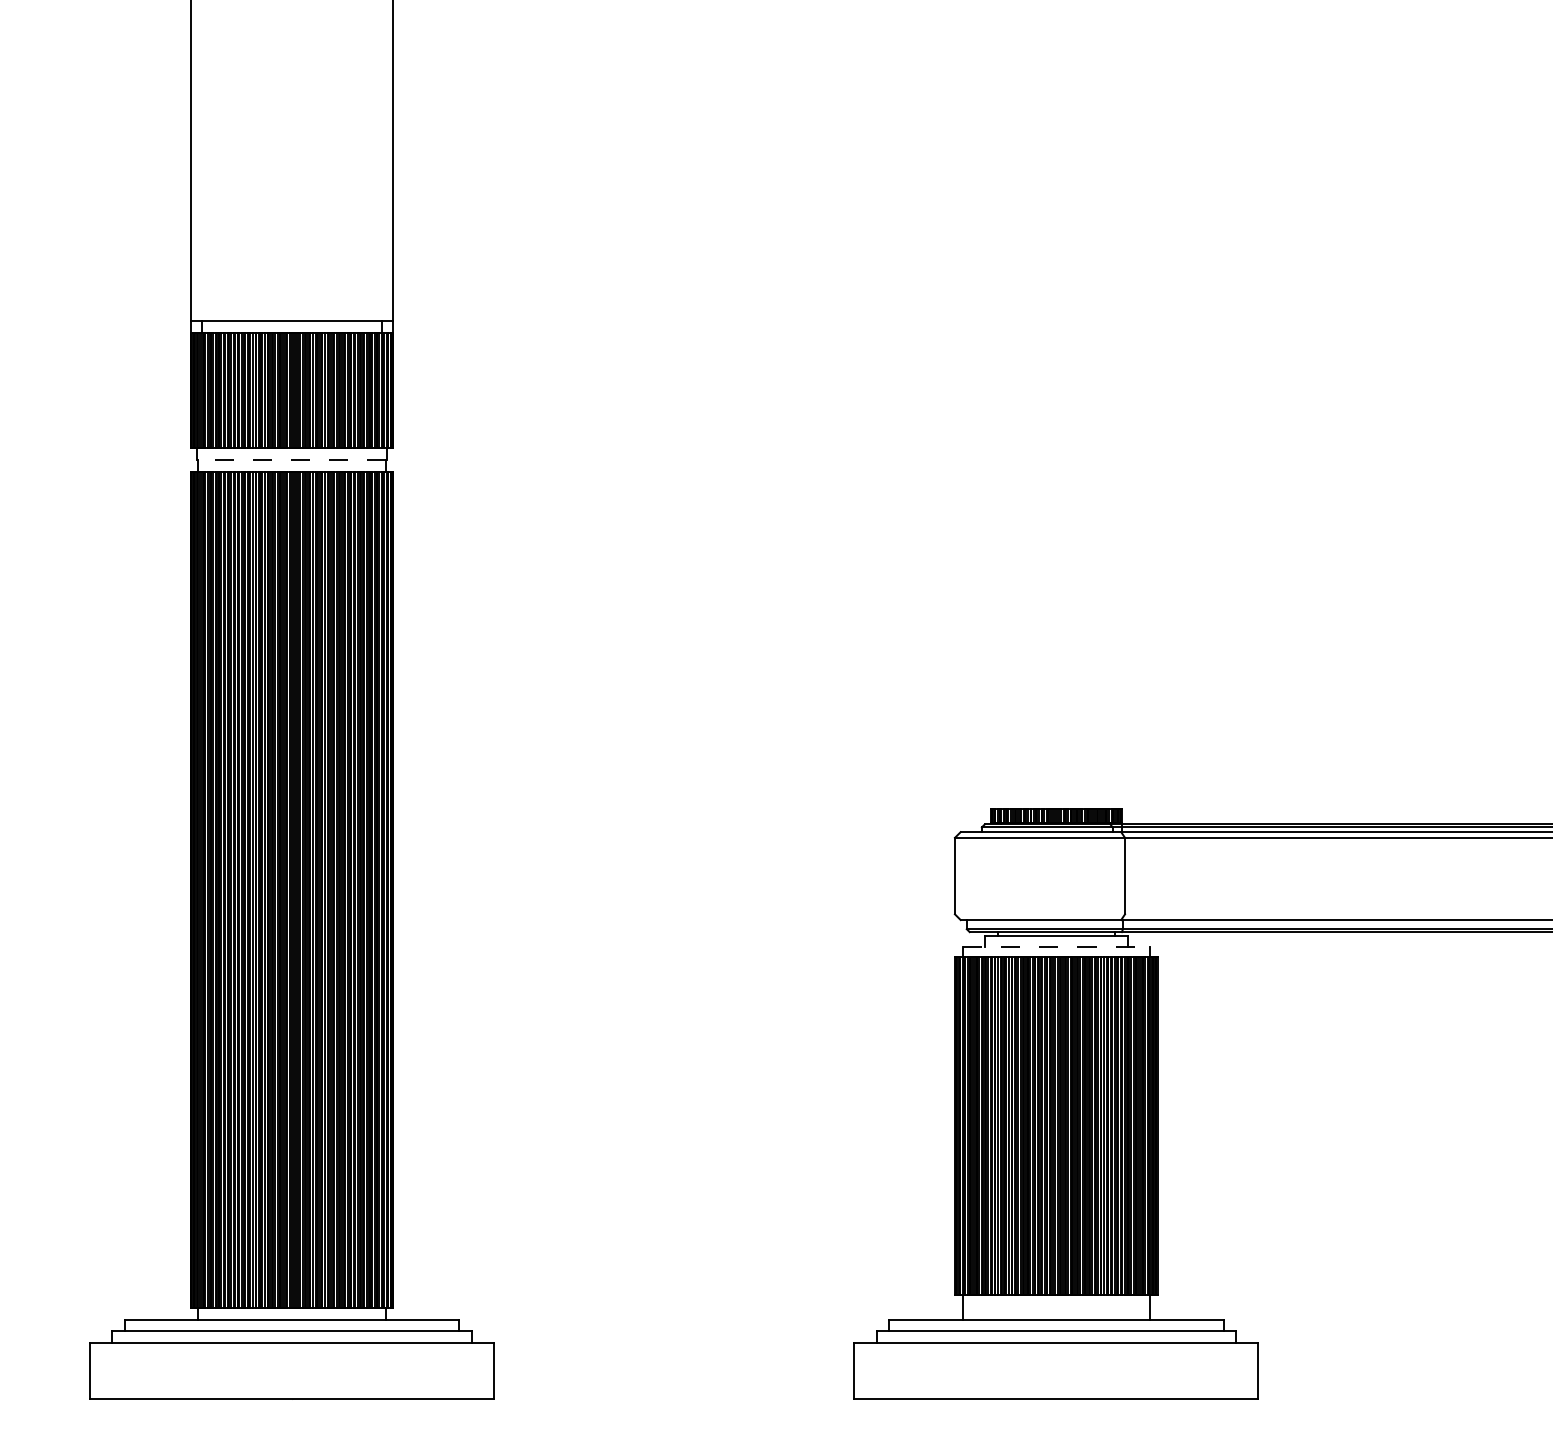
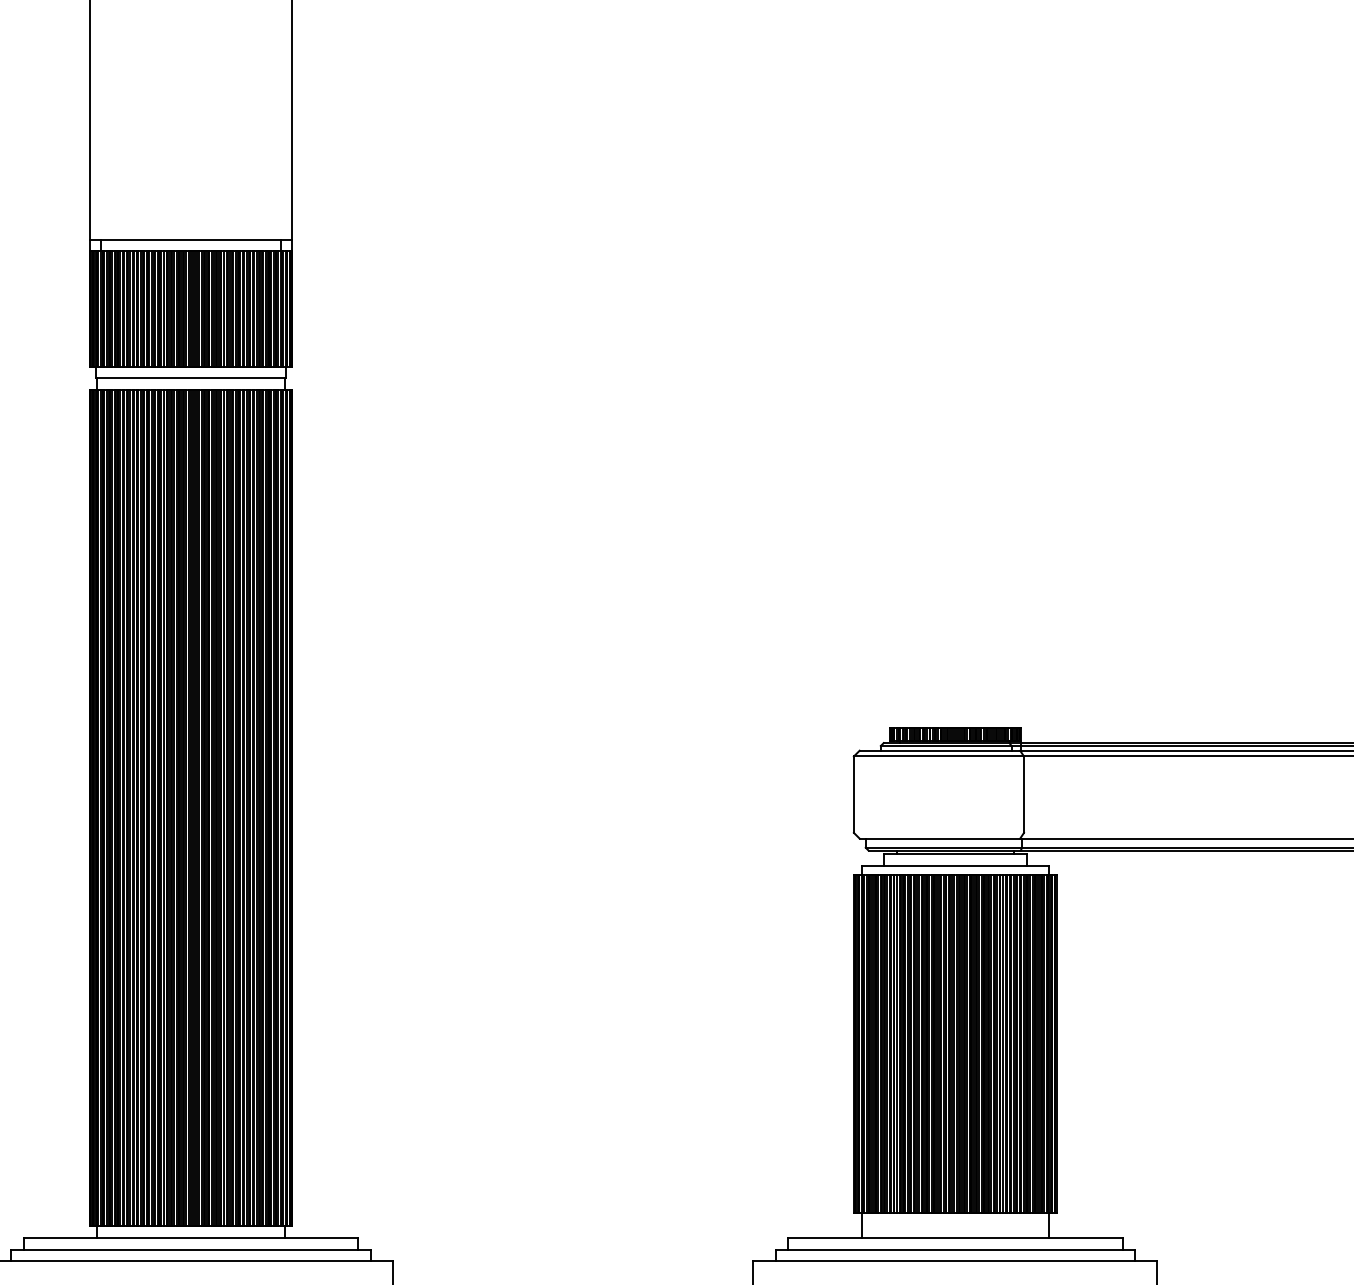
line: (292, 459) -> (191, 378), dashed -> solid
line: (1056, 946) -> (955, 865), dashed -> solid

